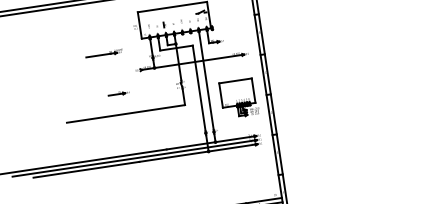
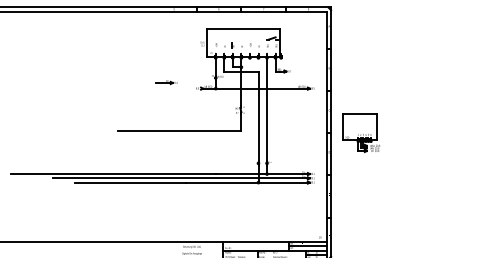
part: (103, 54) -> (165, 66), removed
part: (119, 93) -> (166, 82), moved
part: (238, 99) -> (360, 133), moved

